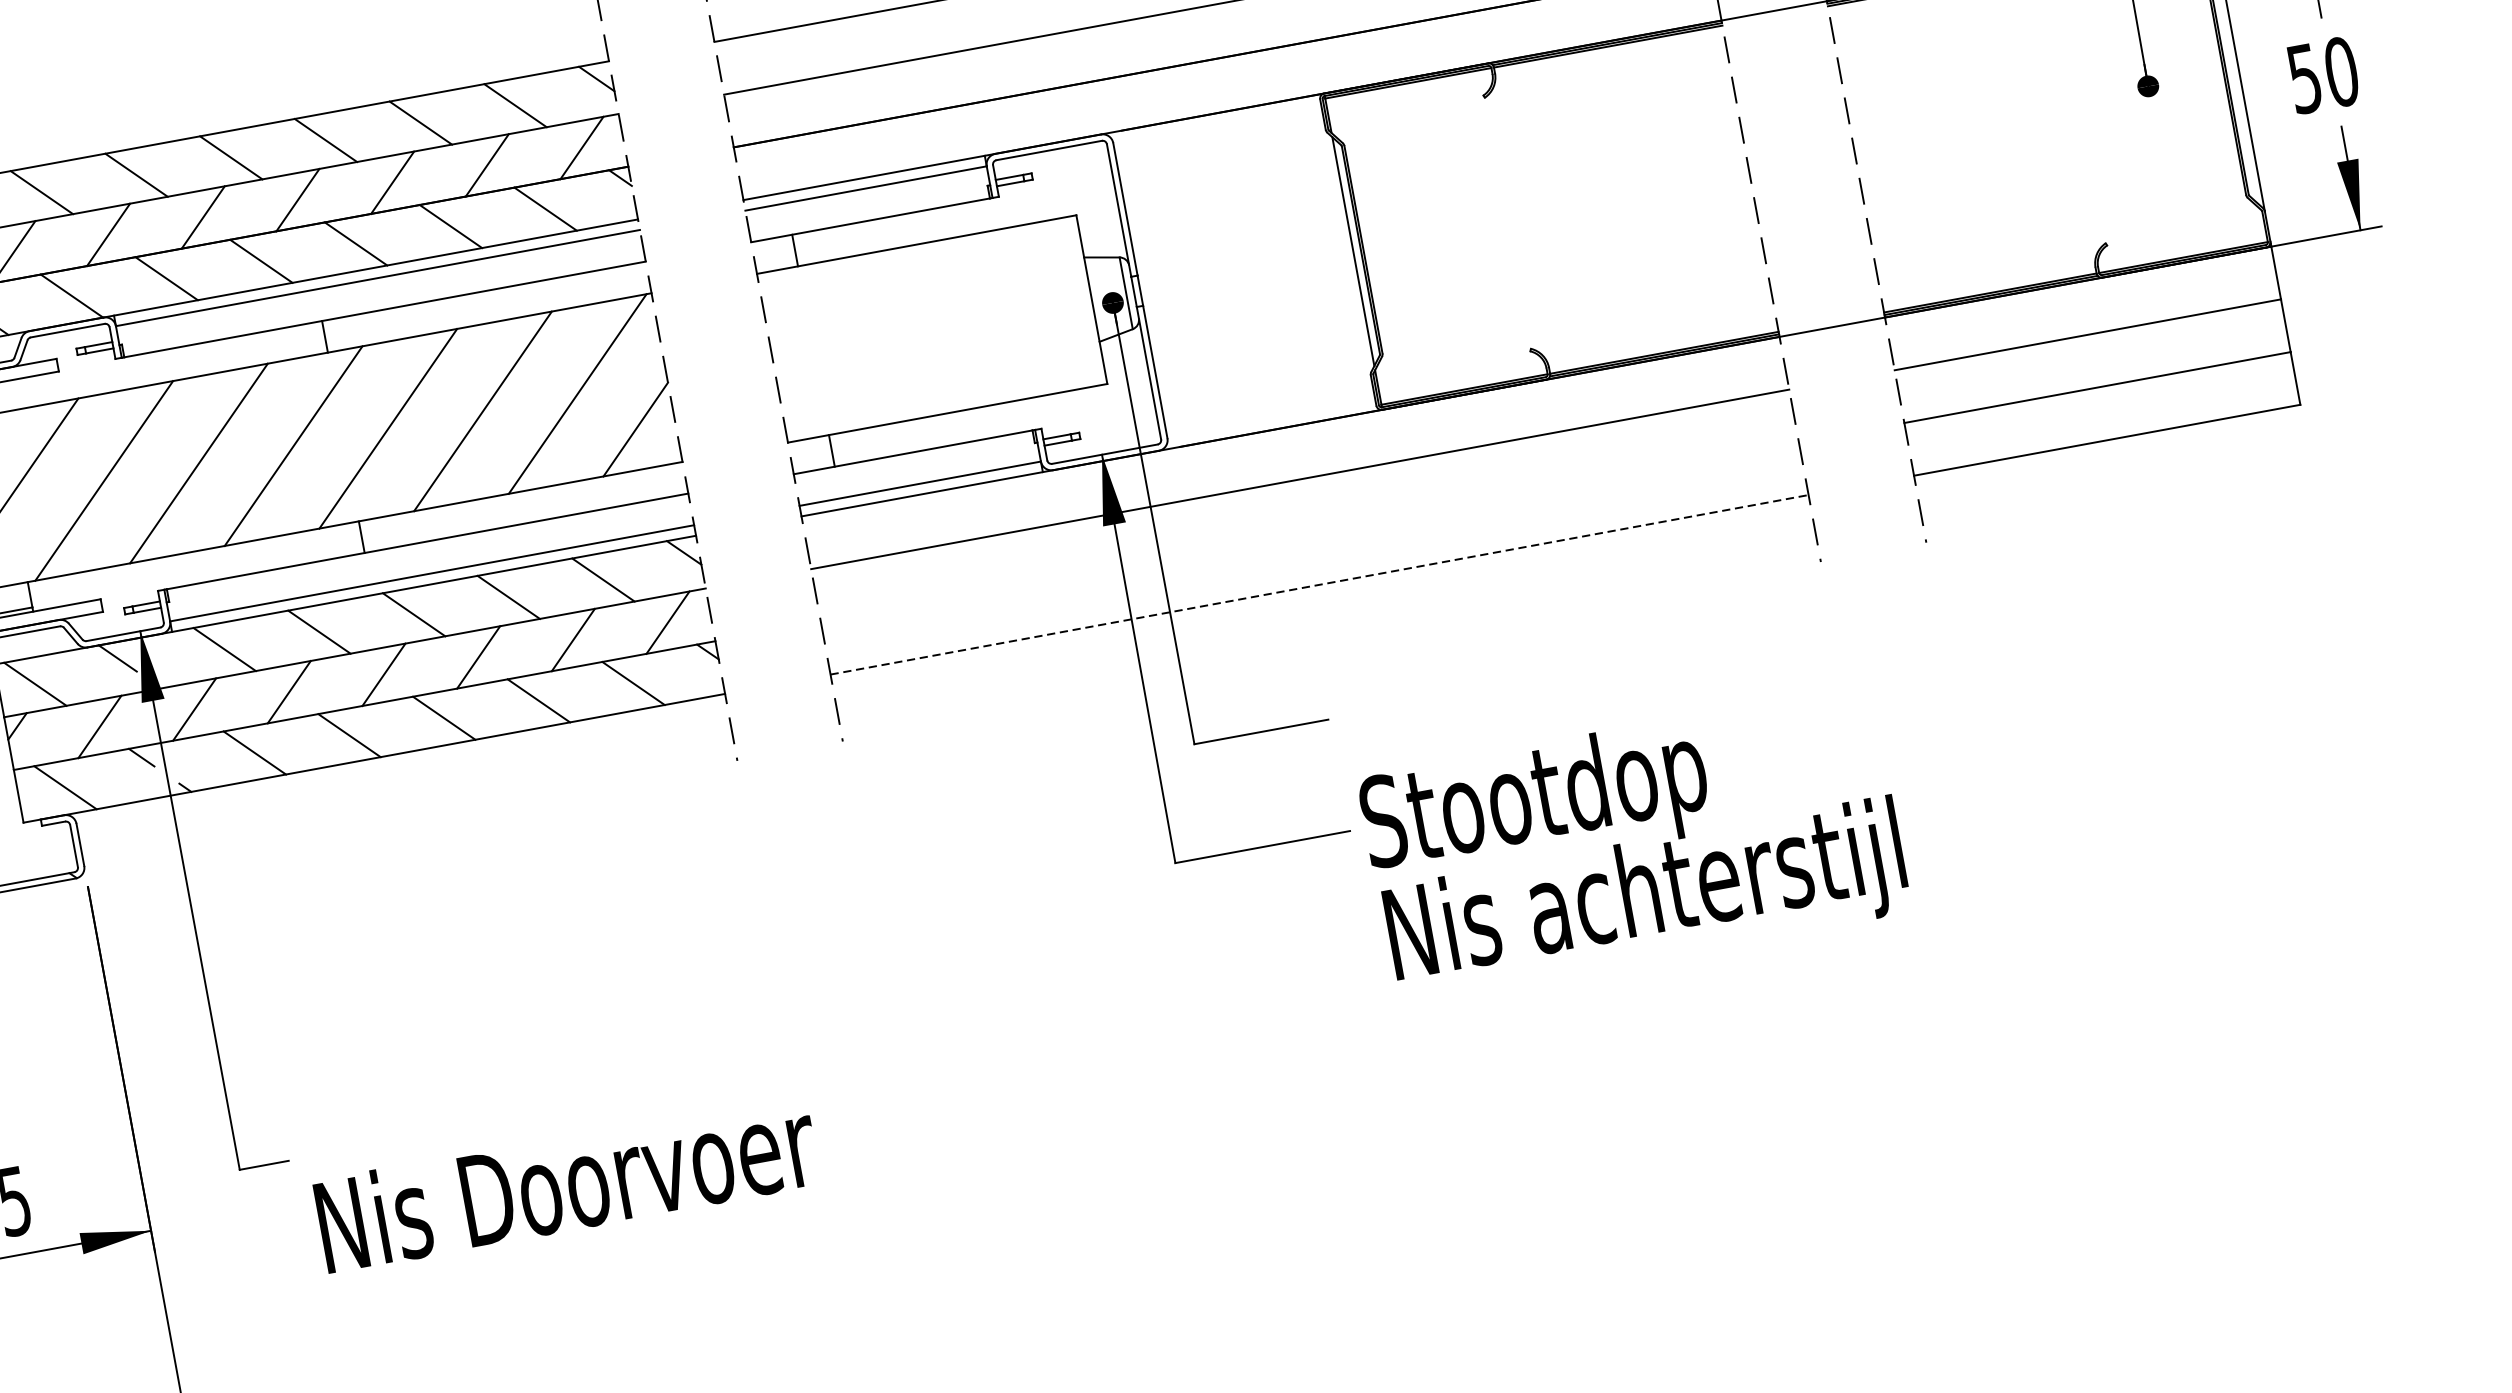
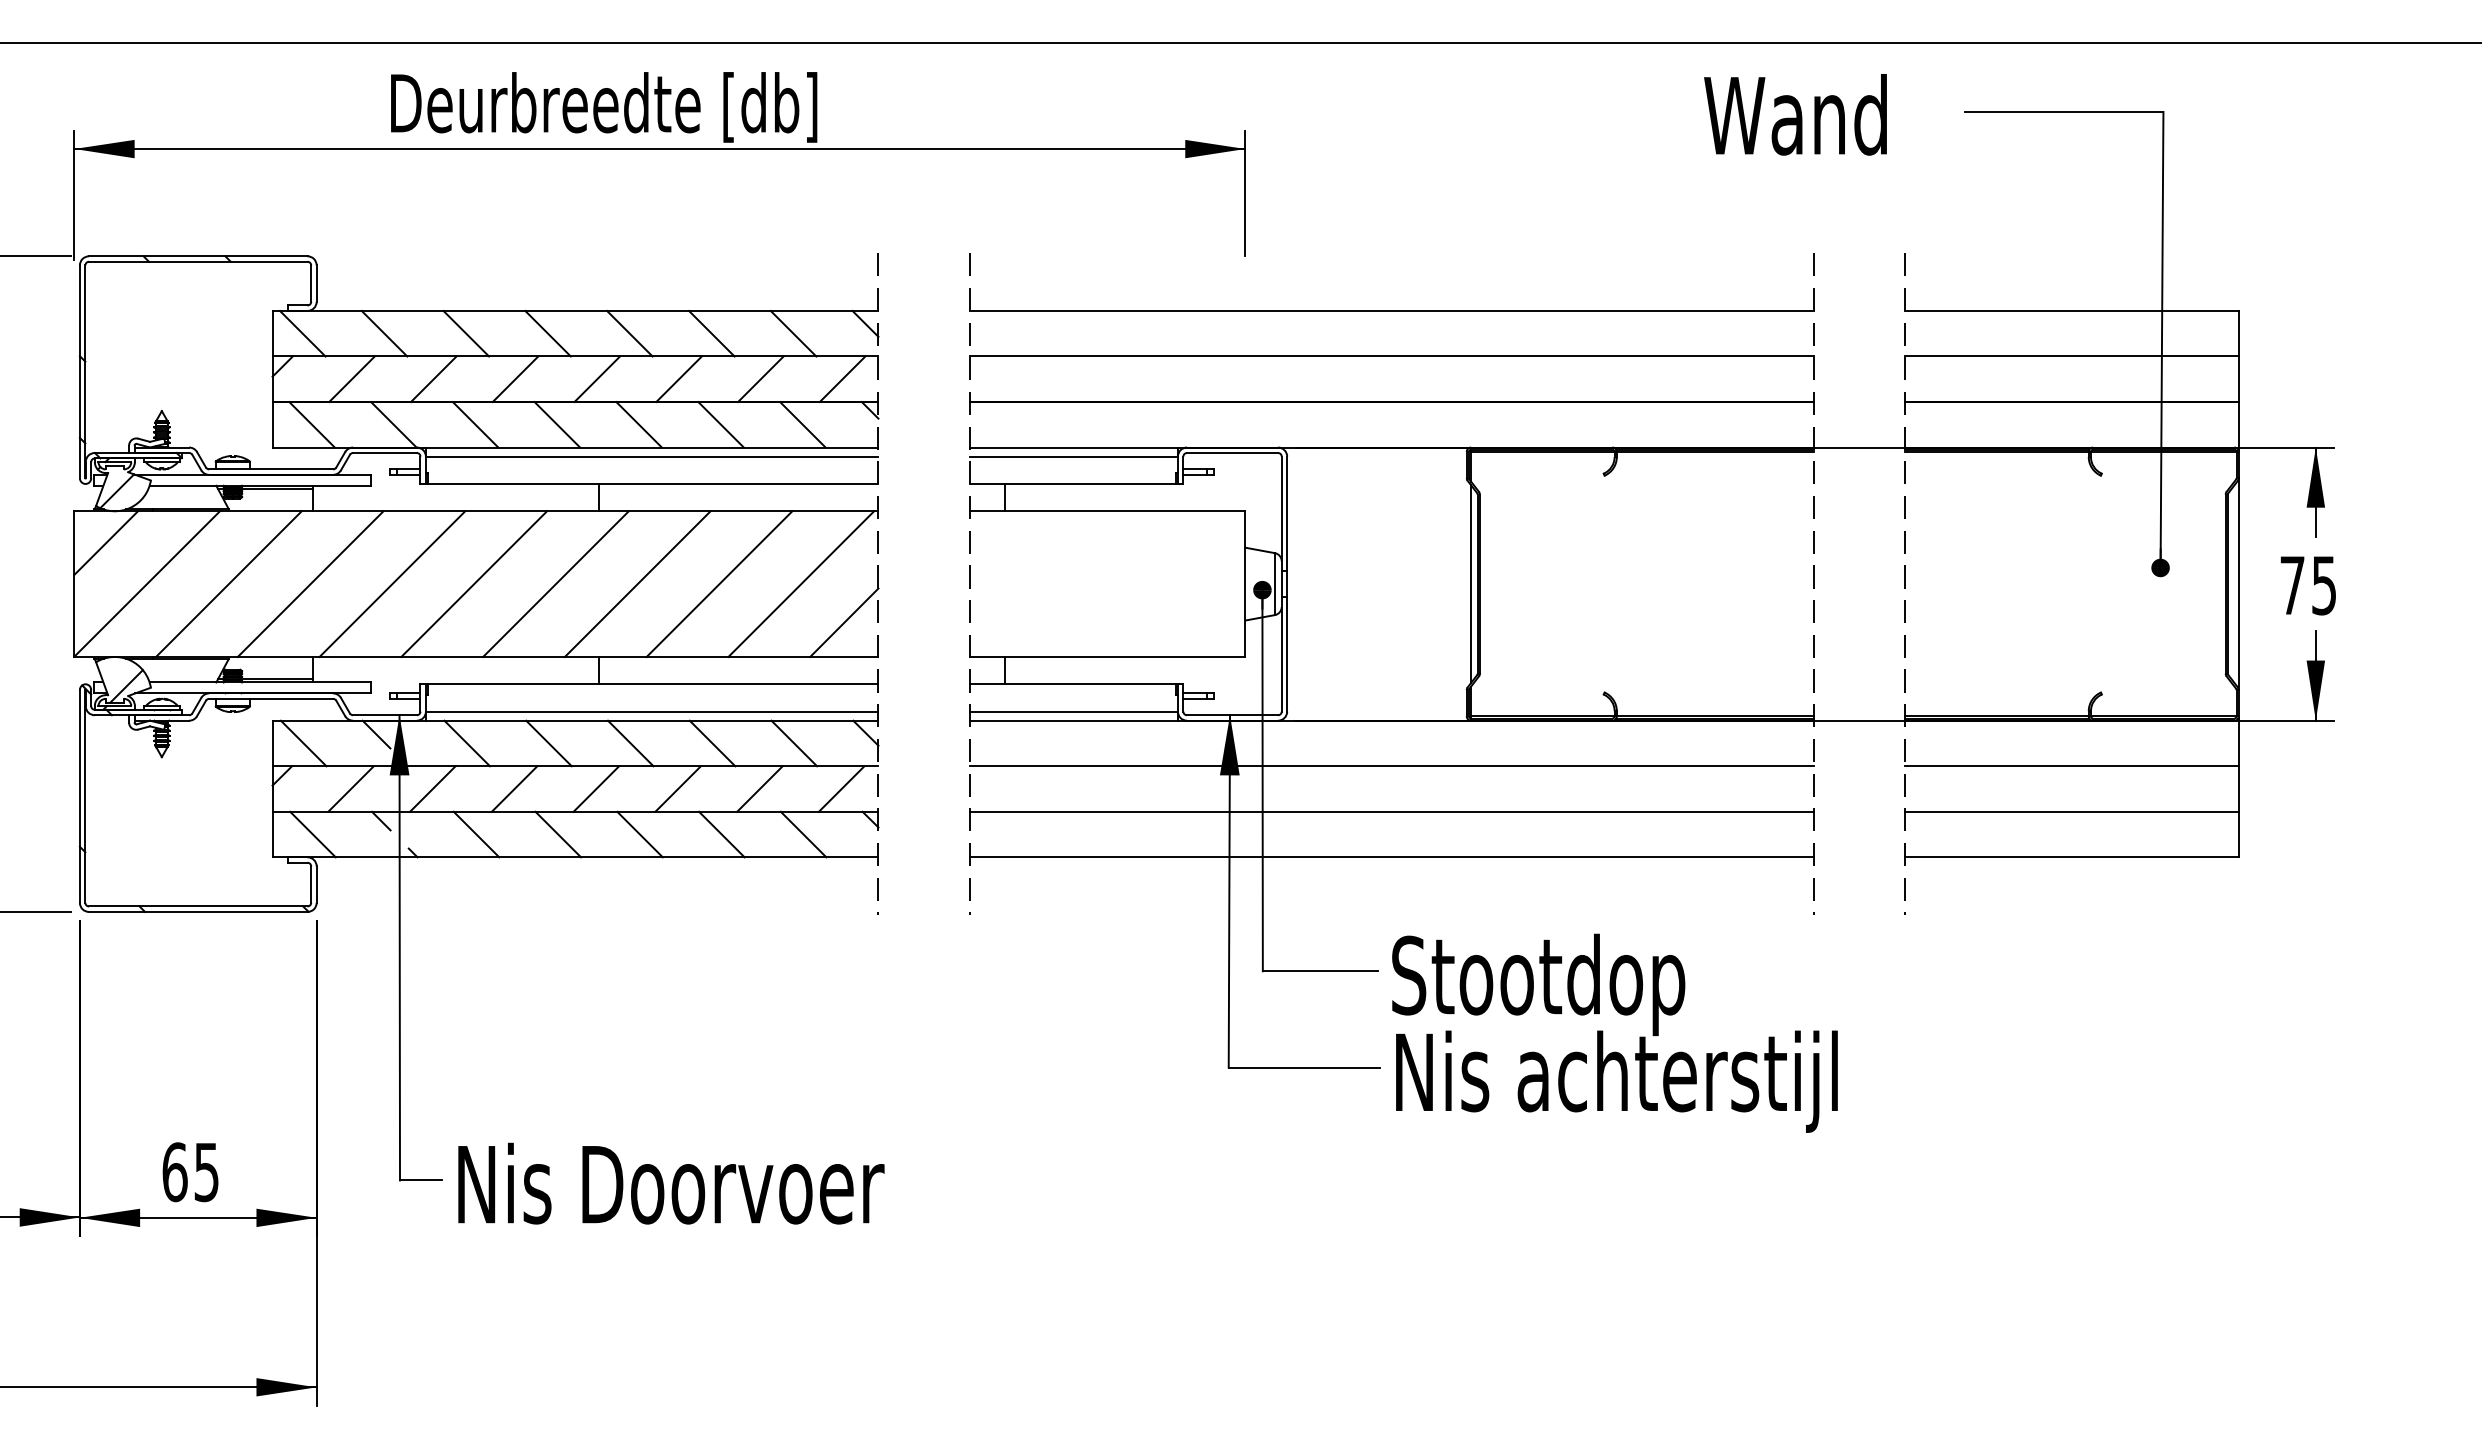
text: (2323, 75) -> (2308, 585), 50 -> 75
line: (1309, 531) -> (1391, 811), added
line: (1320, 584) -> (1392, 857), dashed -> solid
text: (1633, 843) -> (1614, 1032), moved
text: (567, 1182) -> (671, 1183), moved

